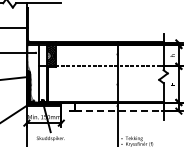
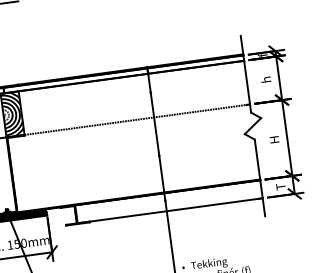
line: (119, 111) -> (170, 211), dashed -> solid

